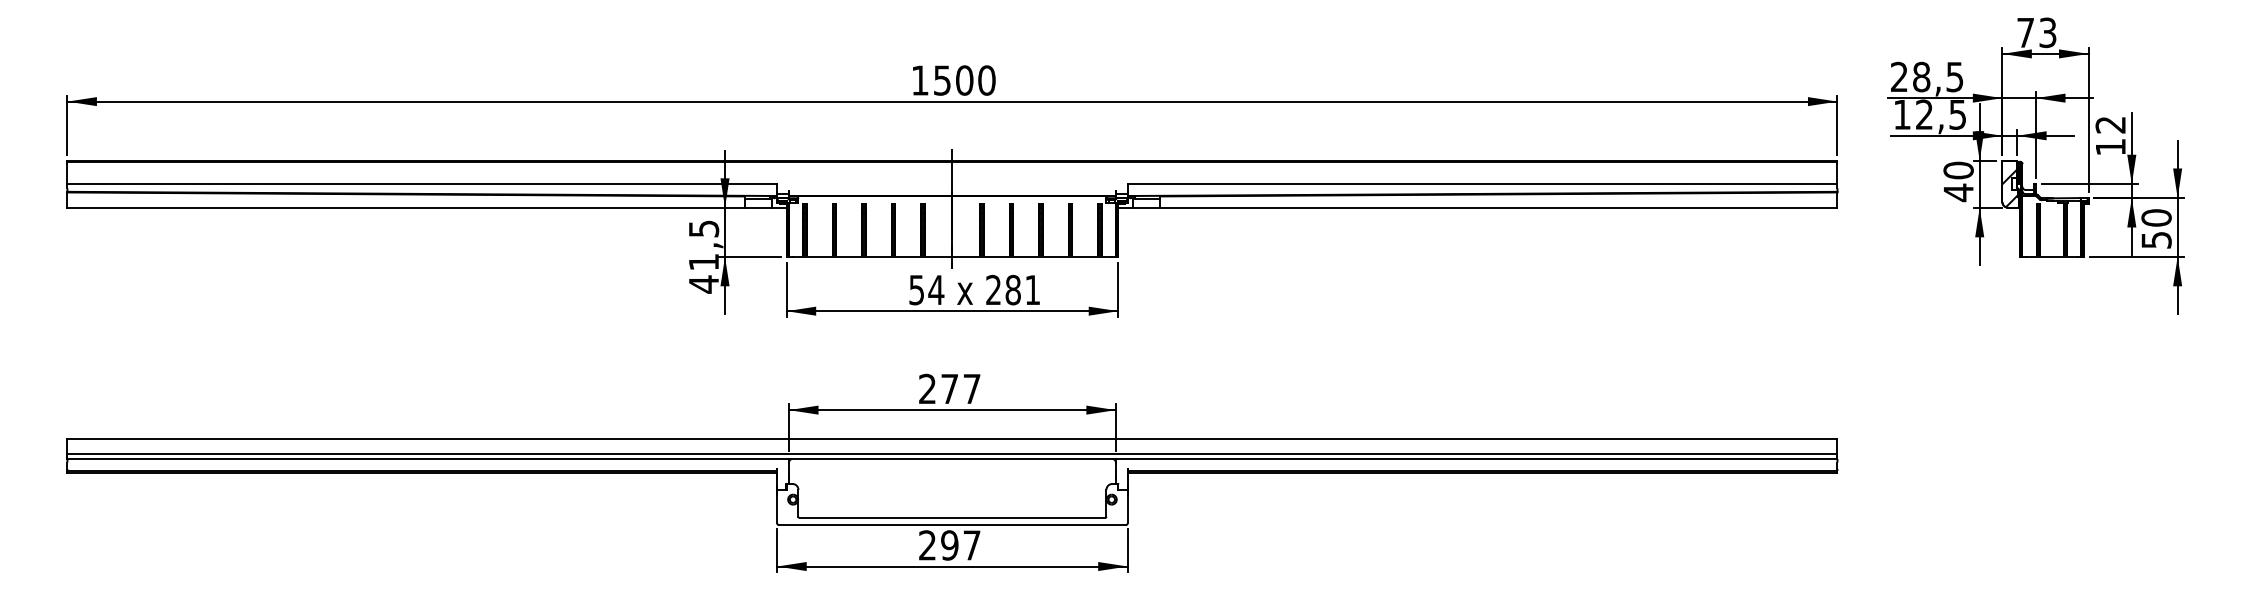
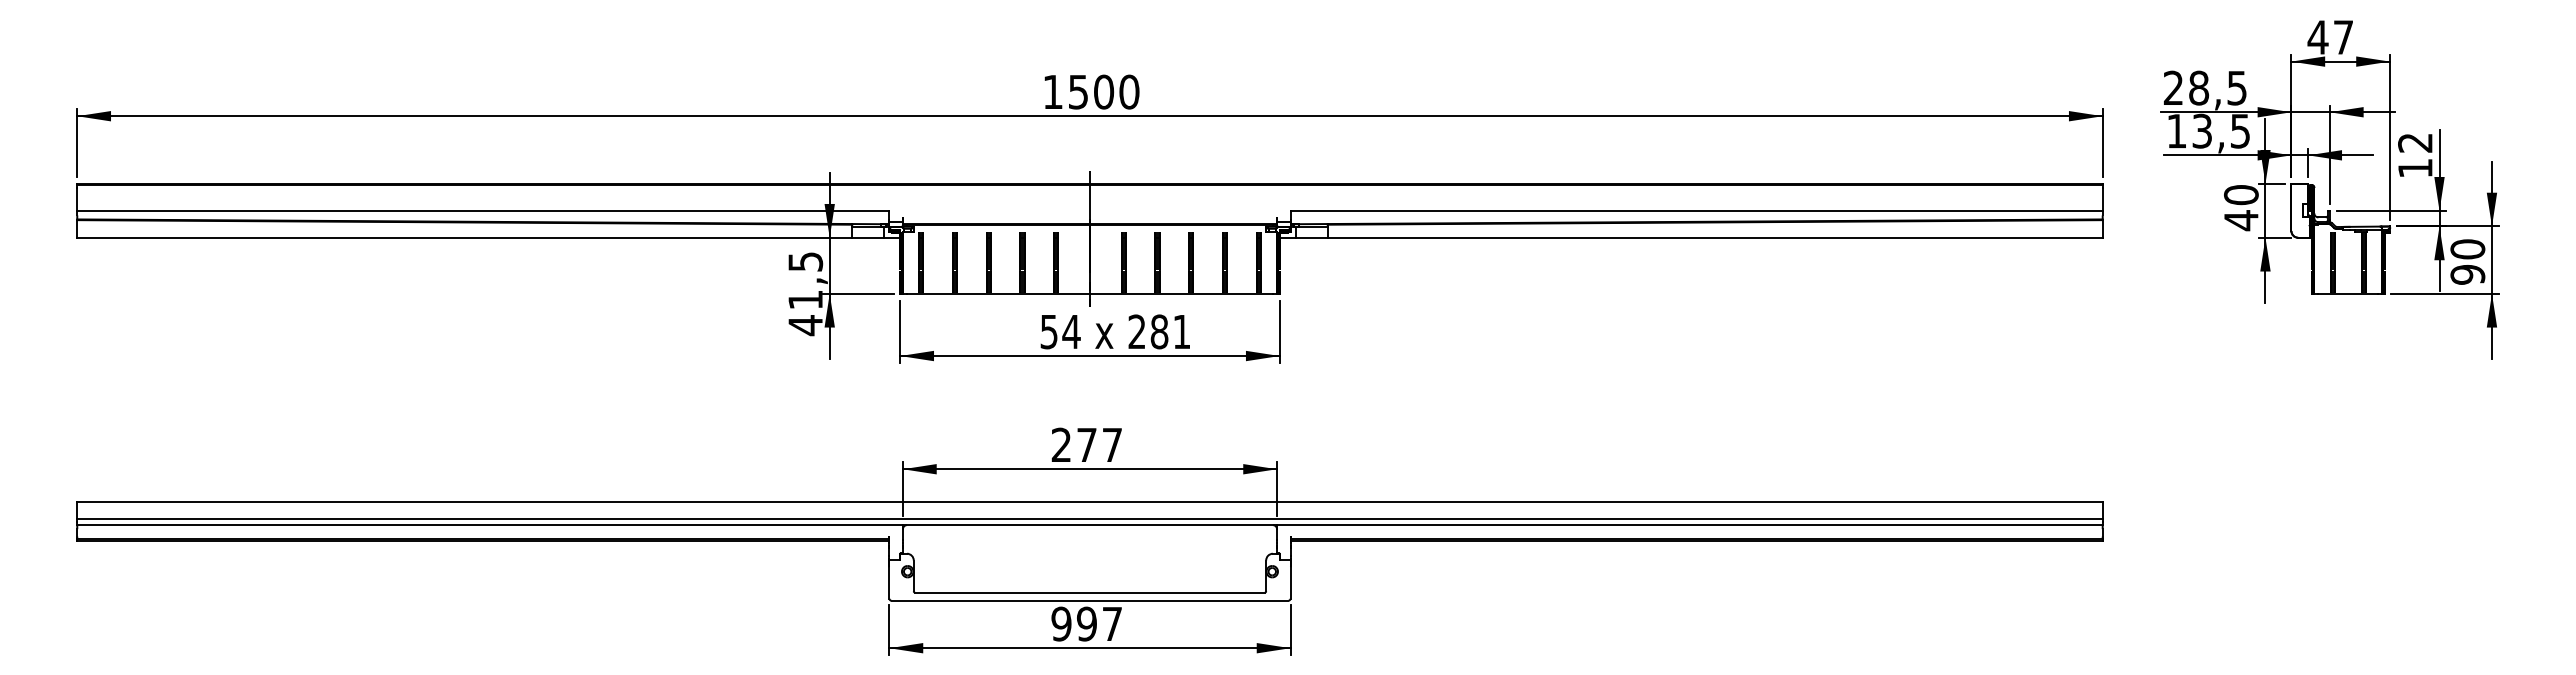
text: (2036, 32) -> (2330, 37), 73 -> 47
text: (1923, 114) -> (2201, 131), 12,5 -> 13,5
hatch: (2010, 188) -> (2300, 215), removed
text: (2156, 239) -> (2467, 274), 50 -> 90
text: (927, 544) -> (1061, 623), 297 -> 997

